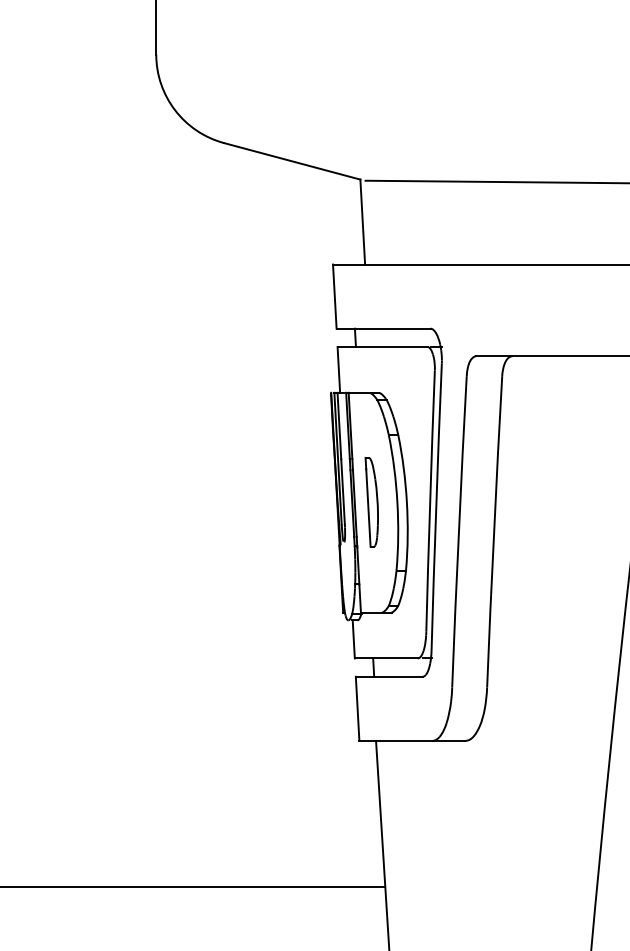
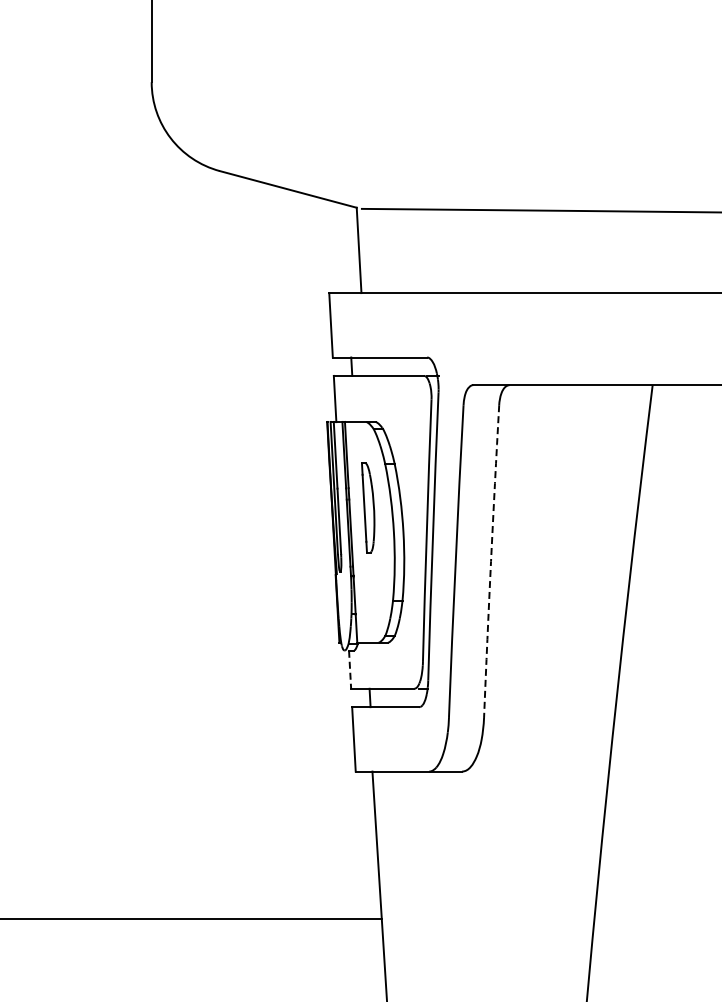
part: (372, 501) -> (368, 507), moved
arc: (494, 531) -> (491, 561), solid -> dashed
line: (354, 640) -> (350, 670), solid -> dashed

